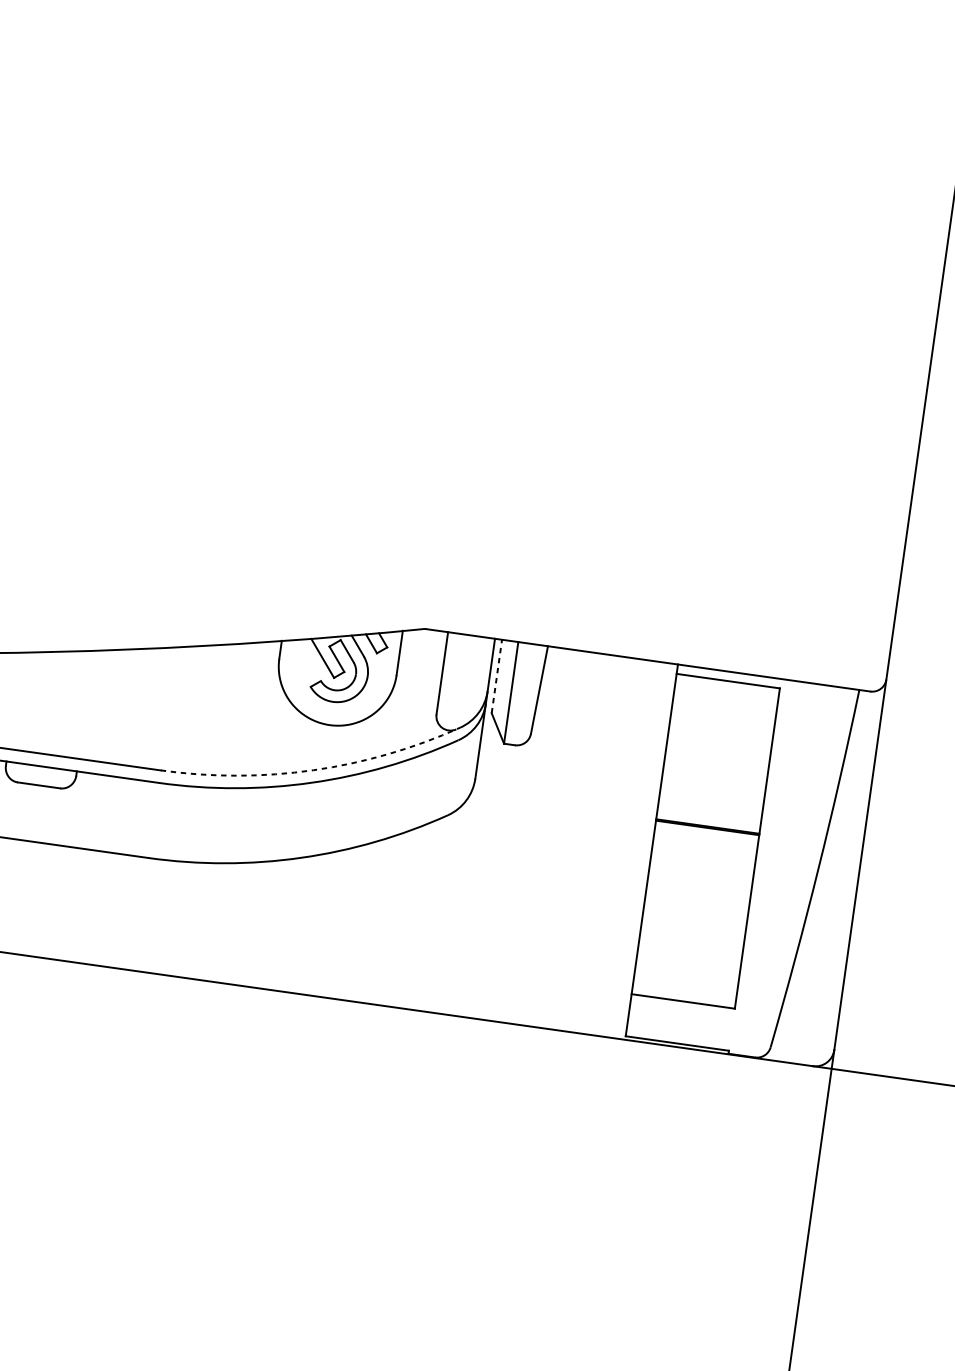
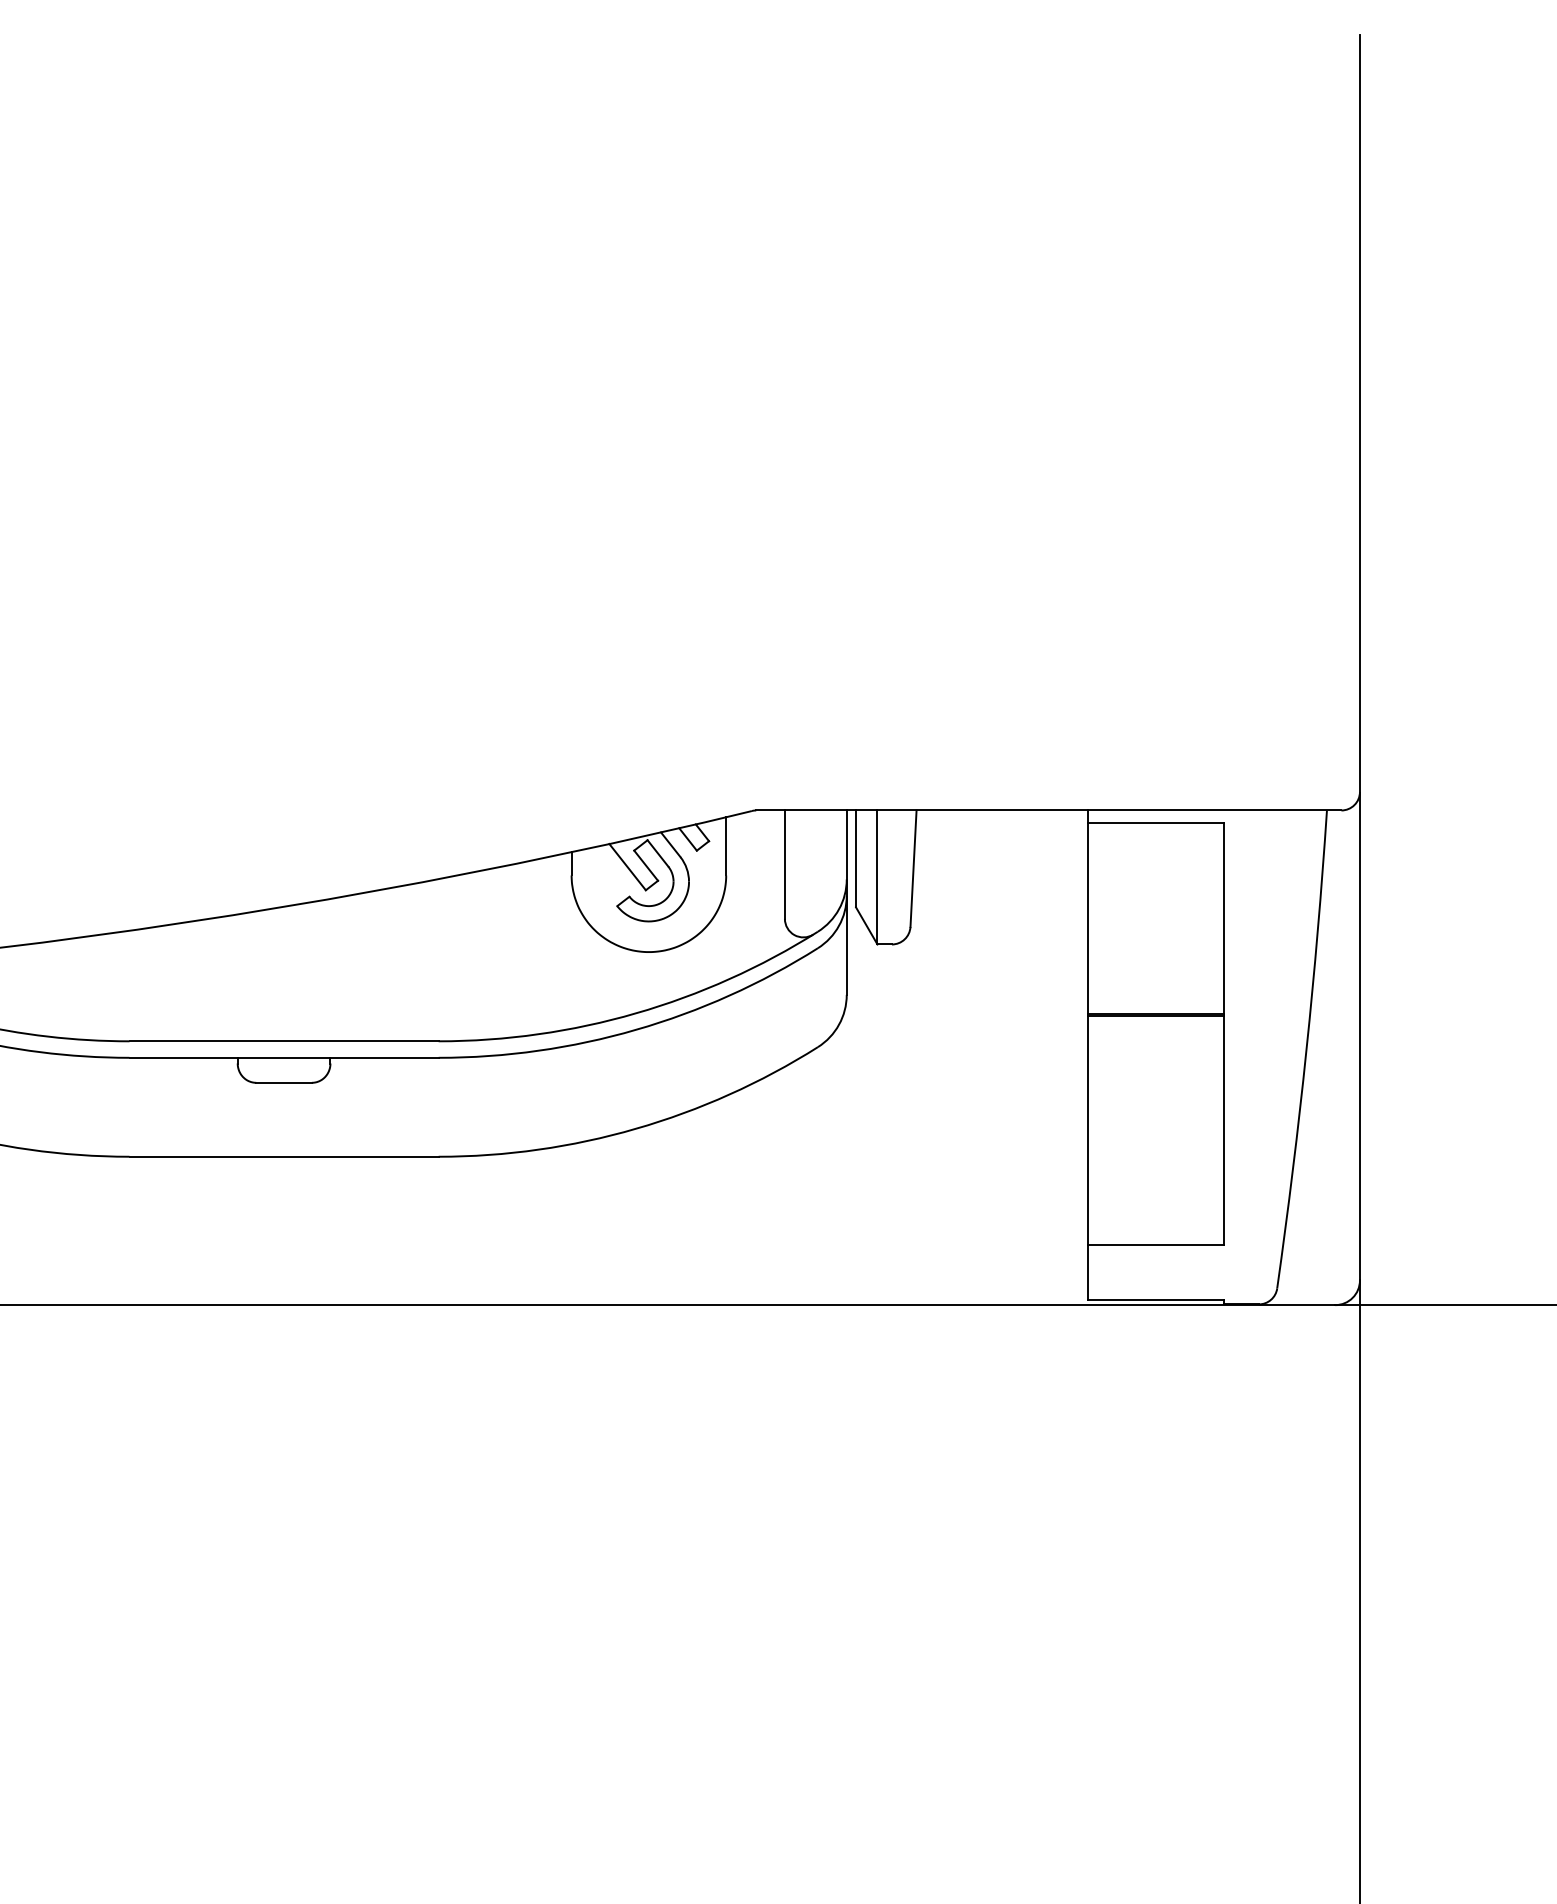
line: (497, 676) -> (856, 858), dashed -> solid
arc: (313, 770) -> (636, 1013), dashed -> solid

